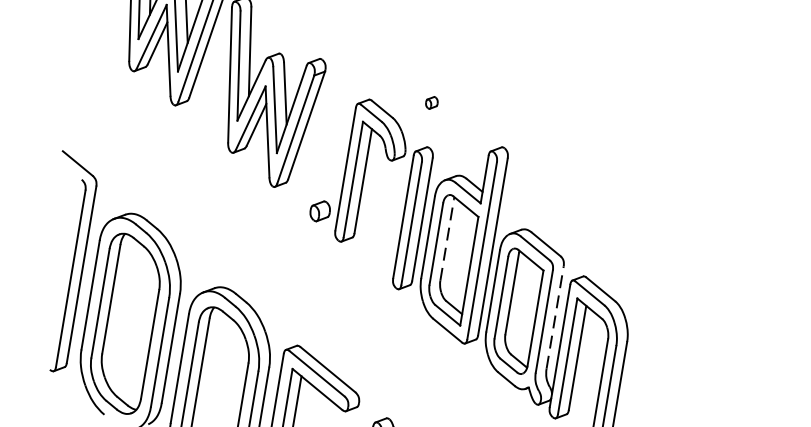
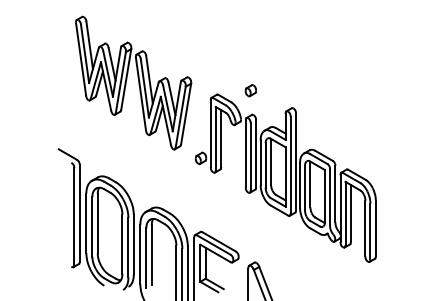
part: (431, 102) -> (250, 90), size x1.67
line: (448, 238) -> (271, 161), dashed -> solid
line: (555, 316) -> (335, 193), dashed -> solid

